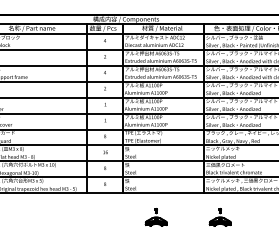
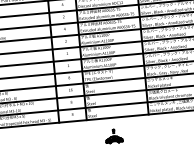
part: (219, 217) -> (162, 131), removed

